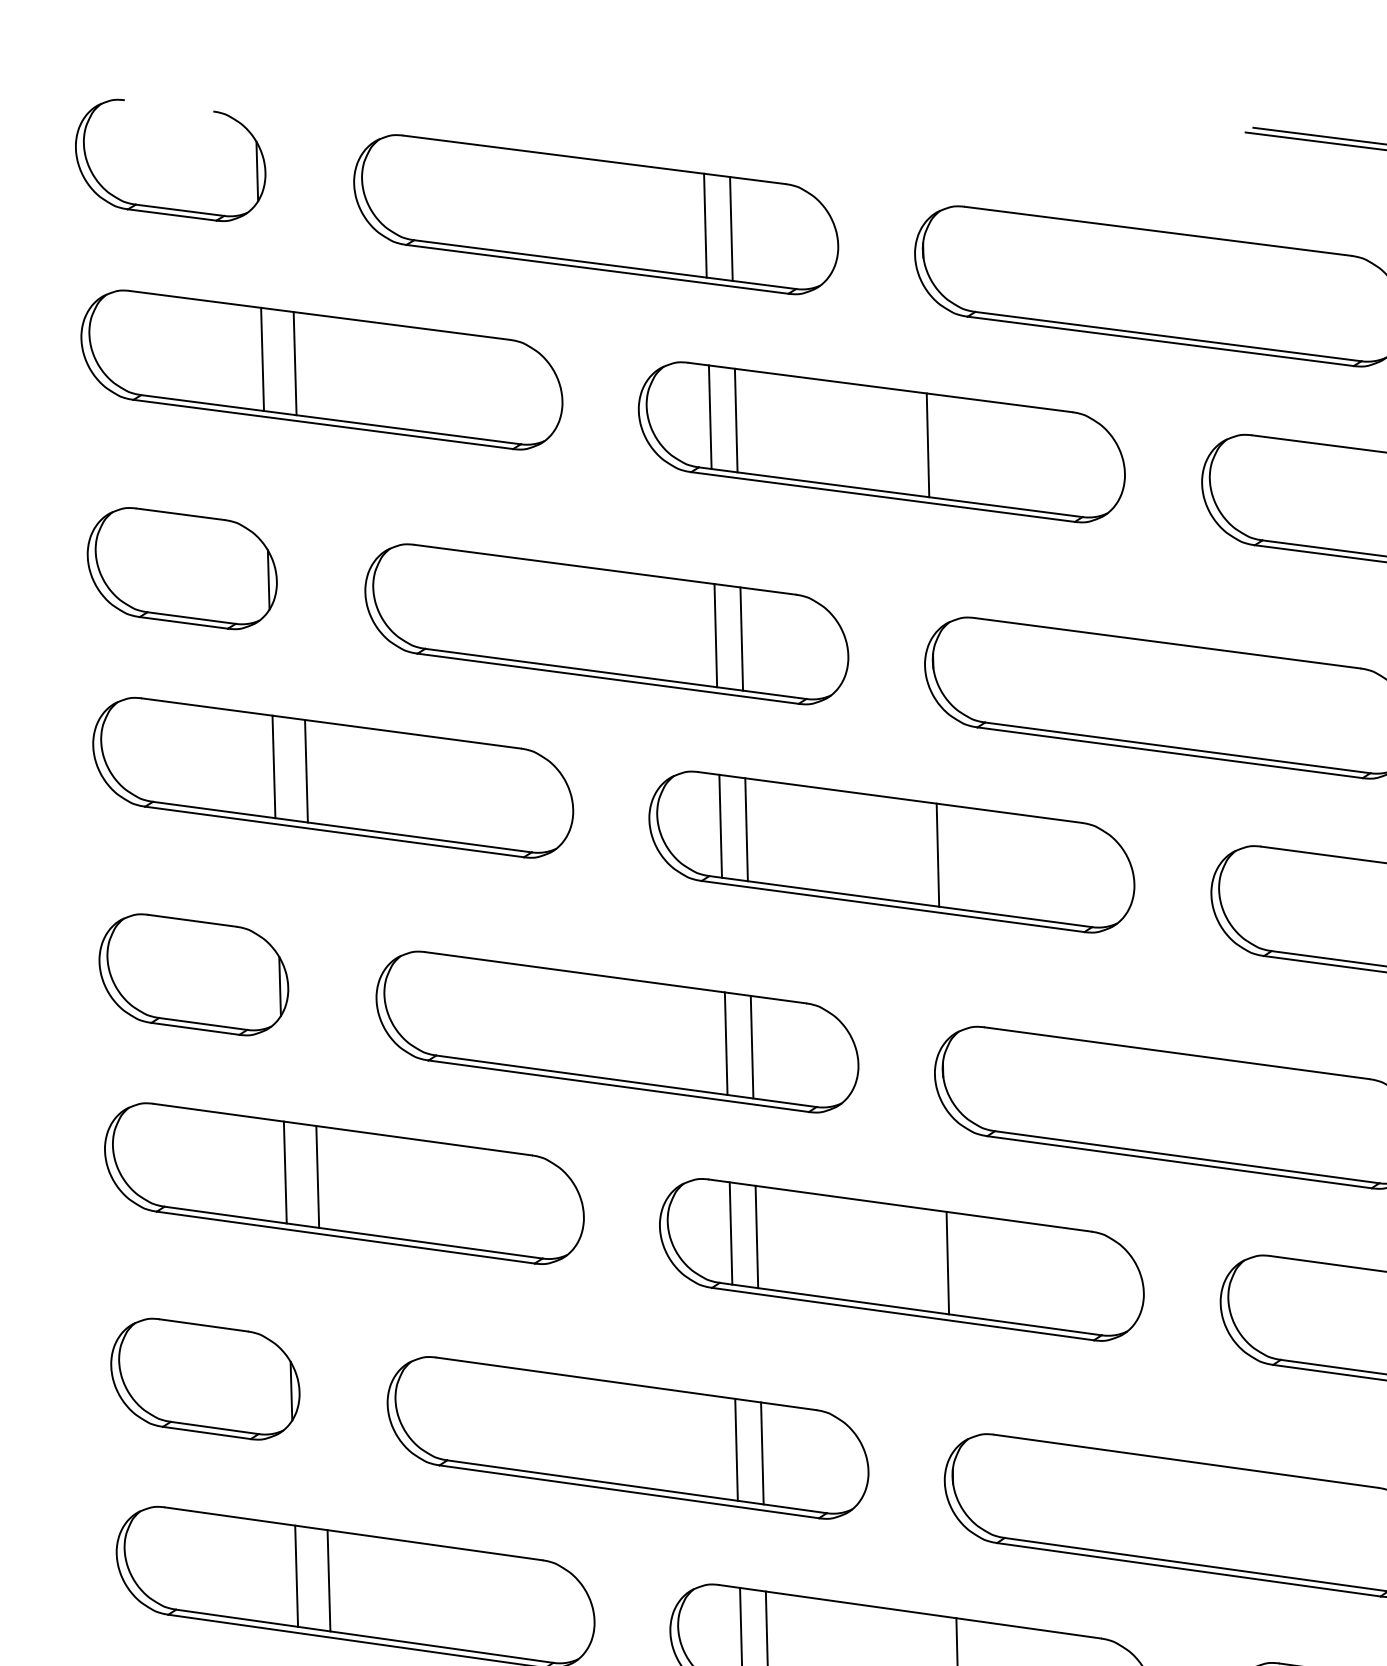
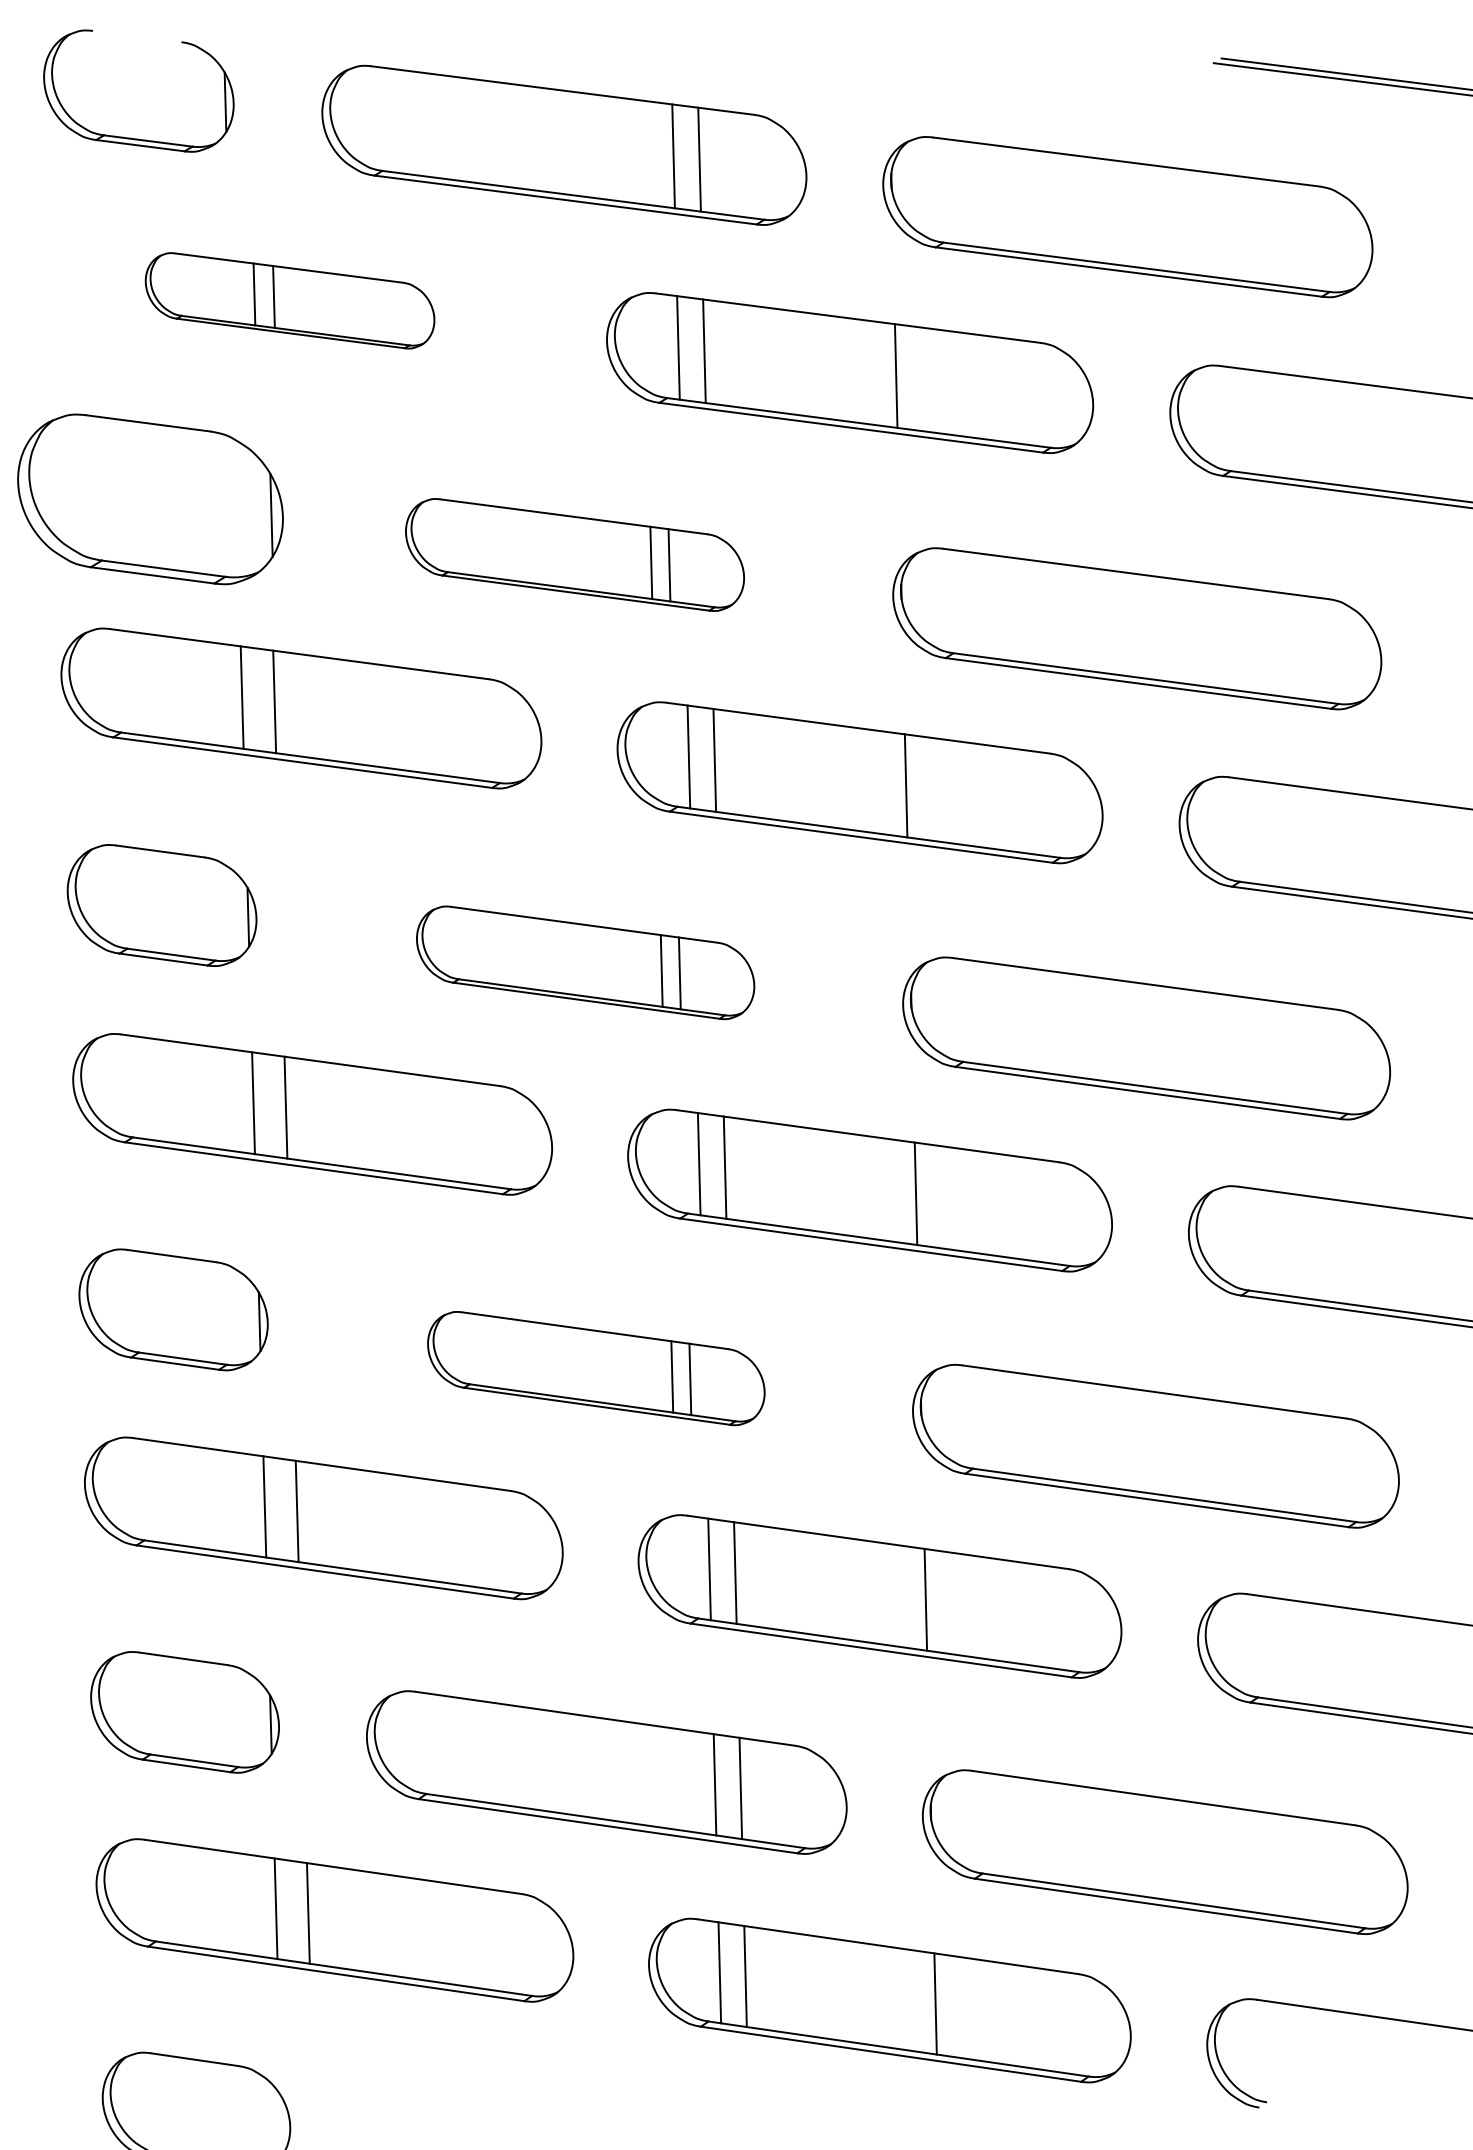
part: (321, 369) -> (289, 300), size x0.6
part: (182, 567) -> (150, 498), size x1.4
part: (606, 623) -> (574, 554), size x0.7
part: (617, 1031) -> (585, 962), size x0.7
part: (628, 1437) -> (596, 1368), size x0.7

